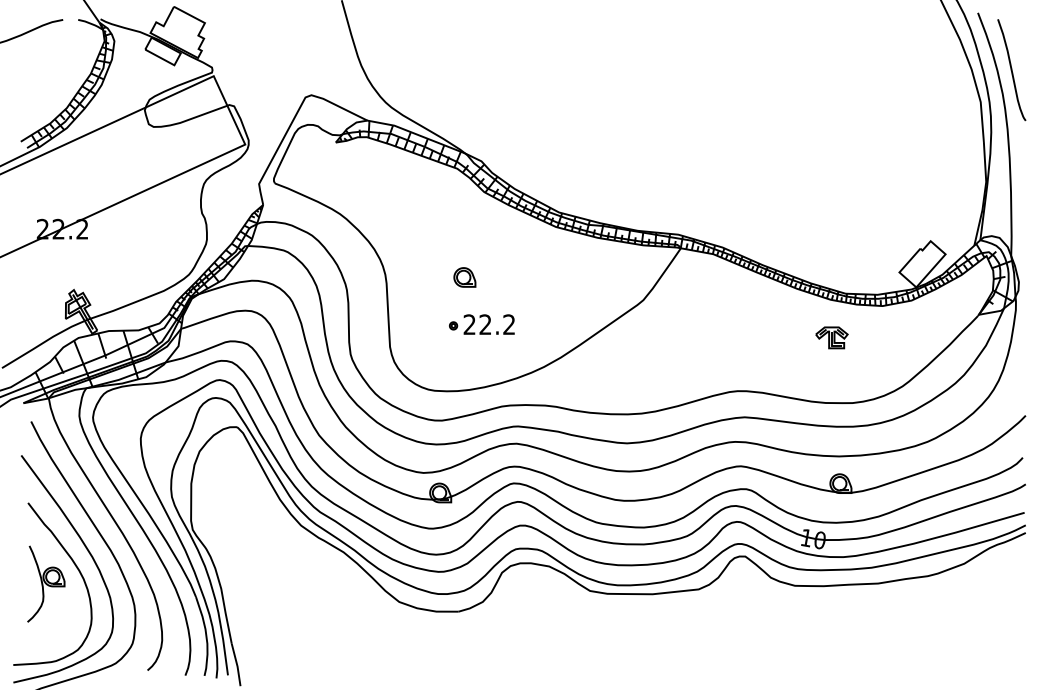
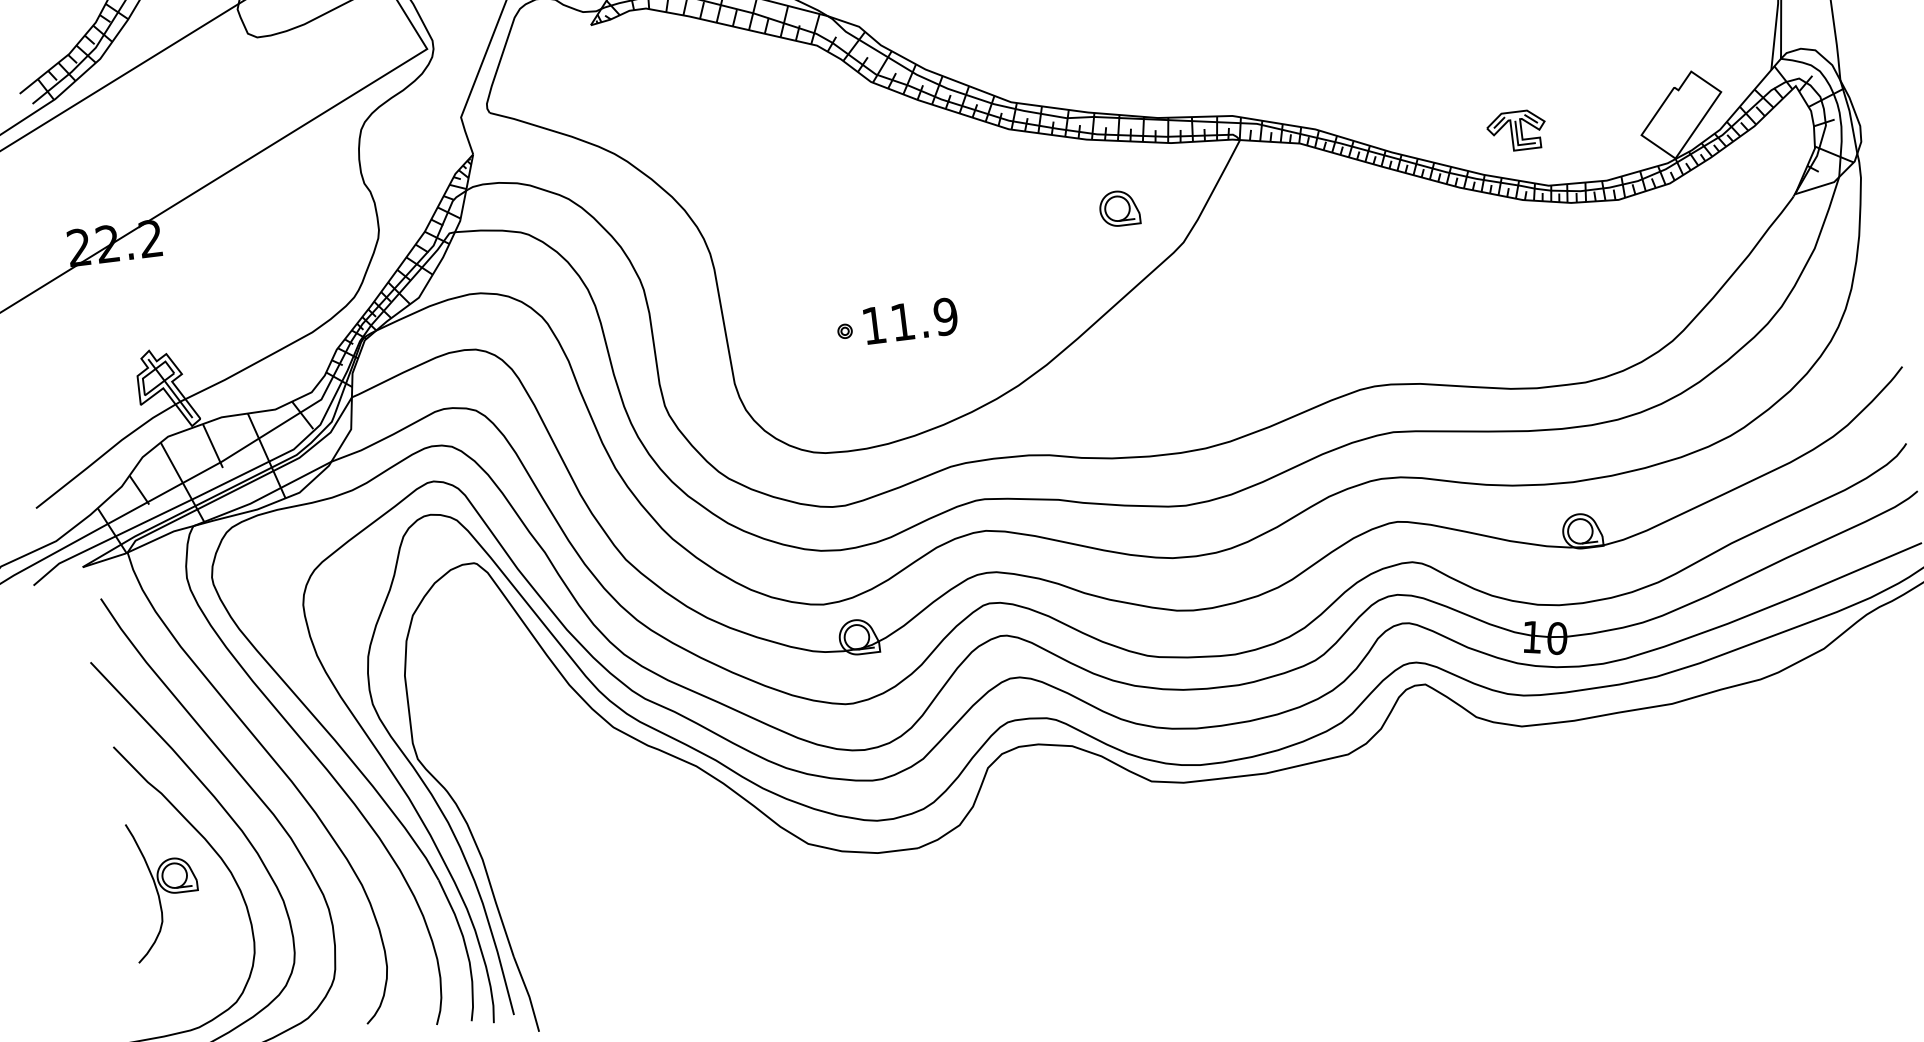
part: (464, 277) -> (1118, 208), moved
text: (489, 324) -> (910, 320), 22.2 -> 11.9
part: (831, 337) -> (1515, 130), moved

